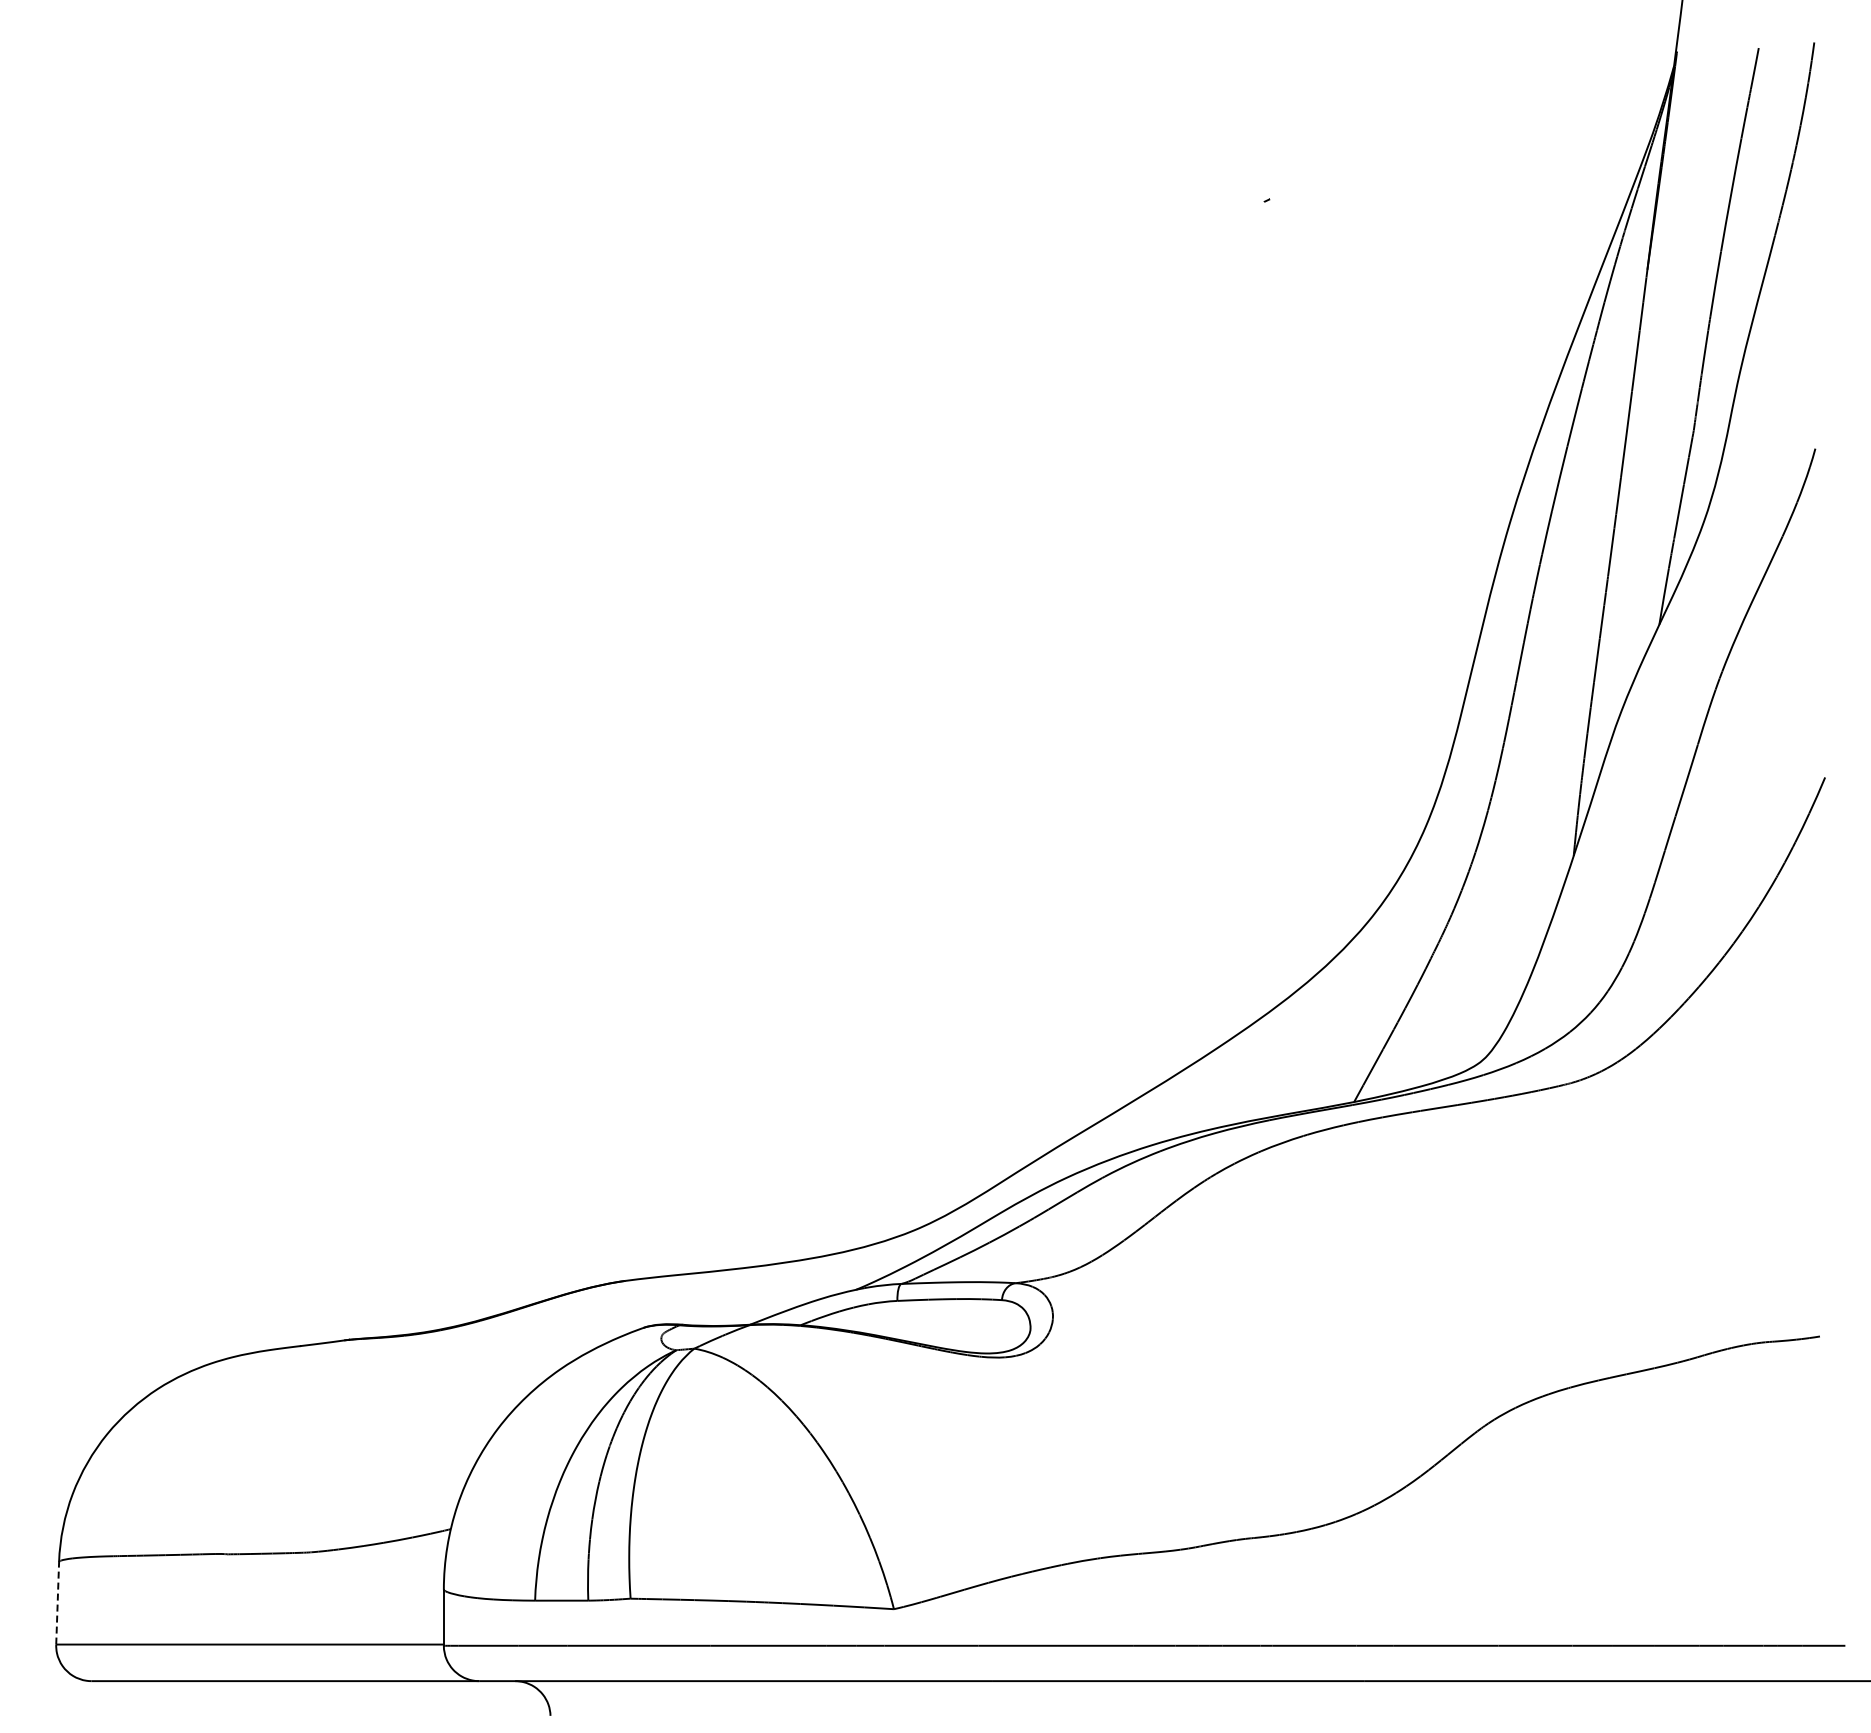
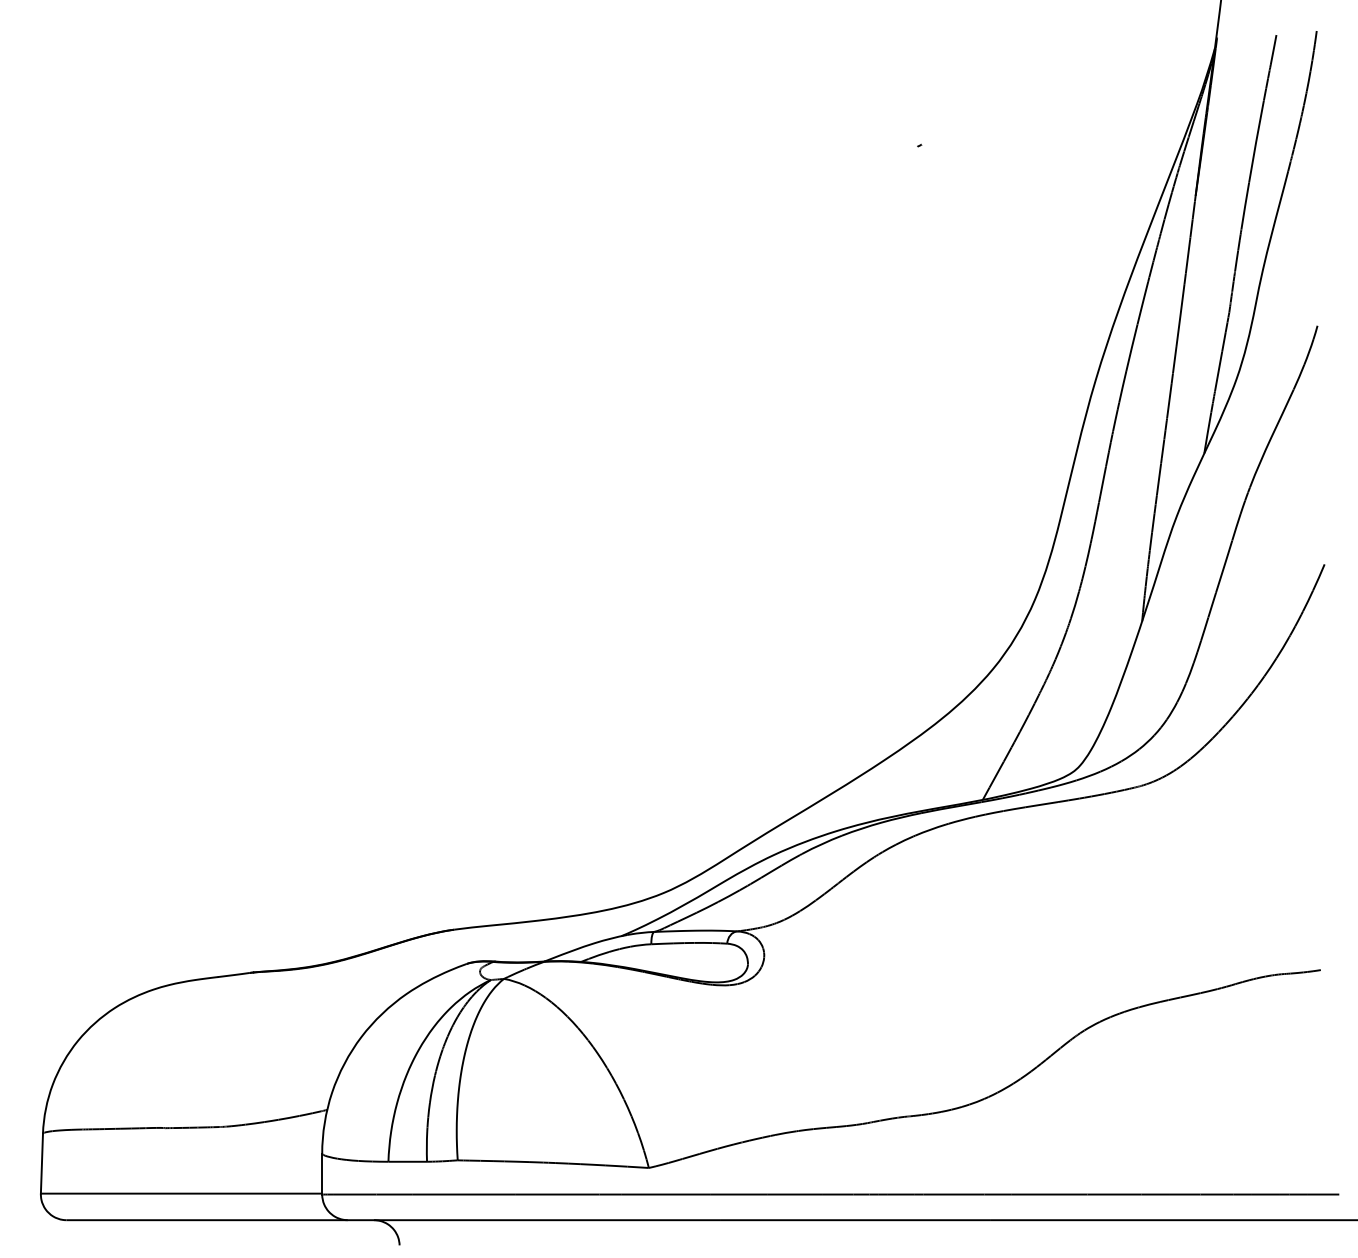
line: (57, 1602) -> (41, 1163), dashed -> solid

